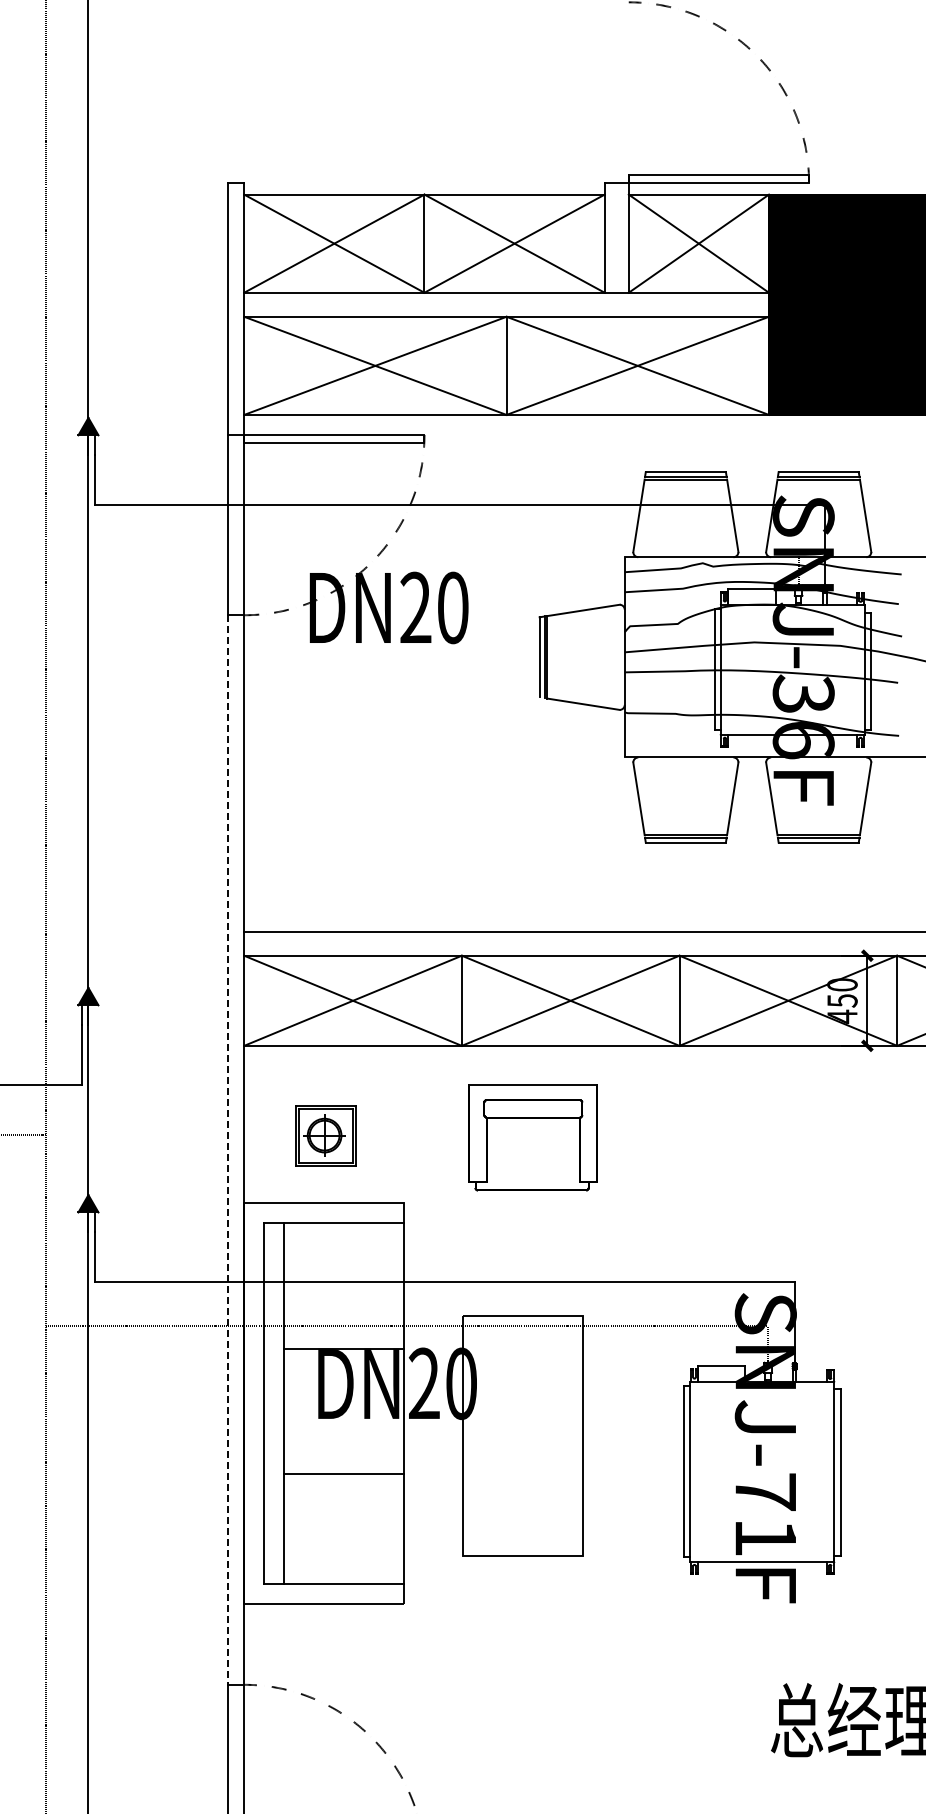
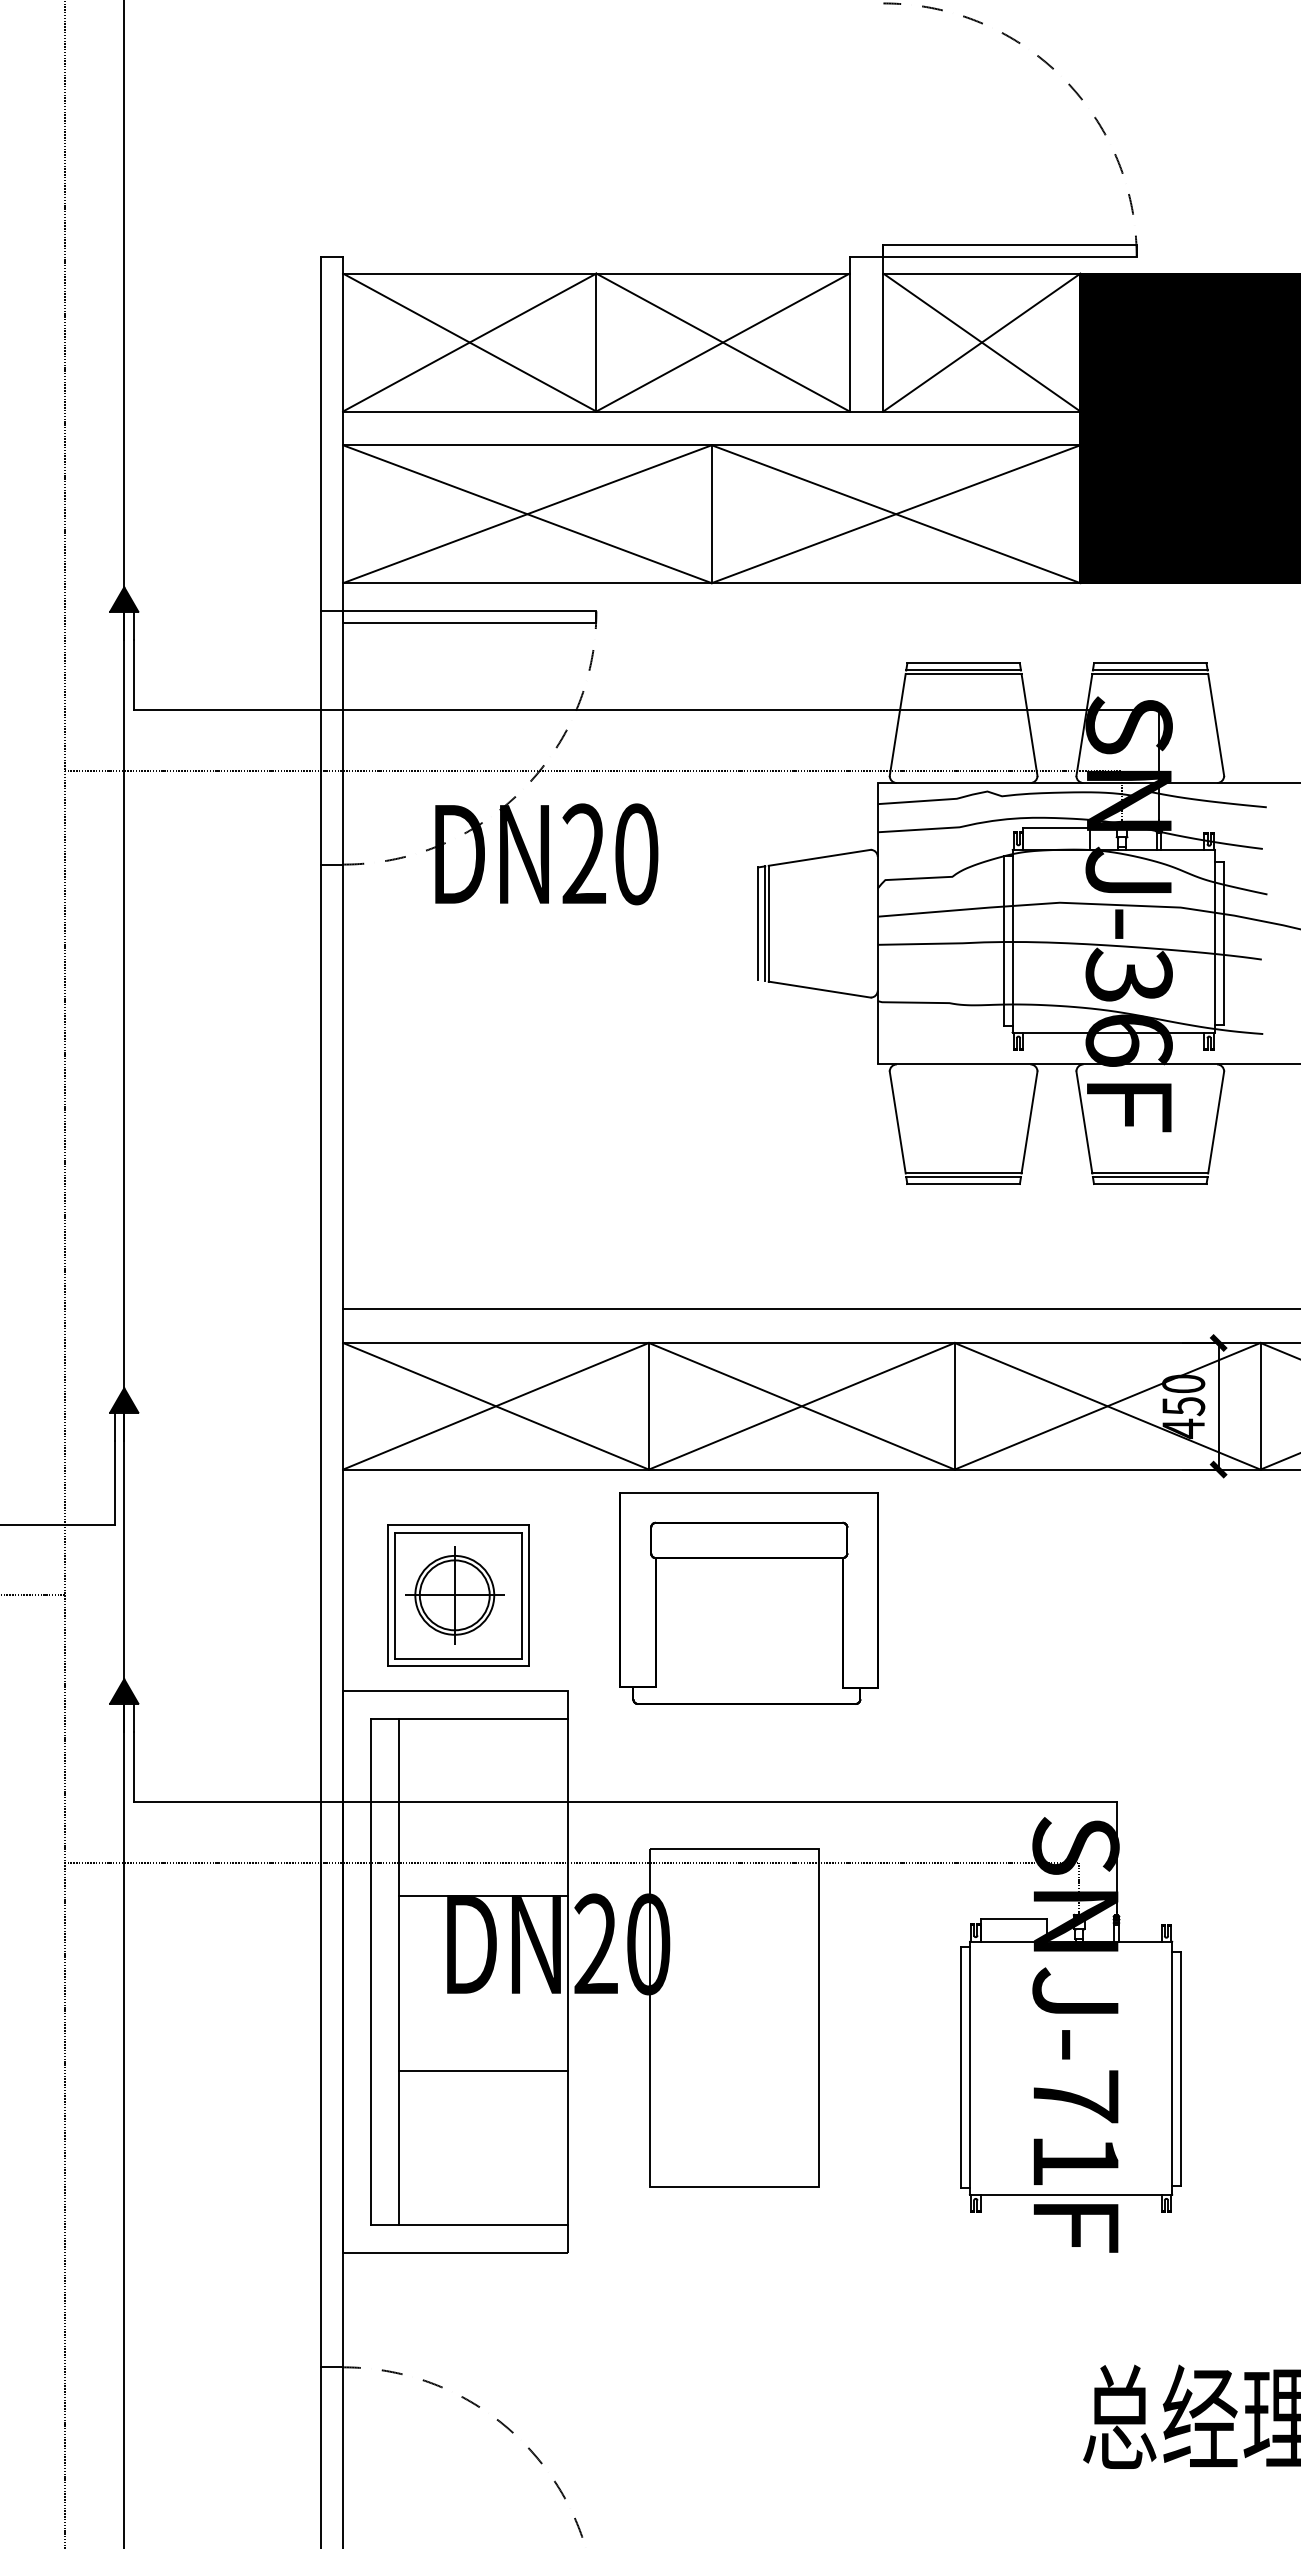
line: (422, 548) -> (593, 770), added
part: (325, 1135) -> (457, 1595), size x1.67
part: (533, 1137) -> (749, 1598), size x1.43
line: (228, 1150) -> (321, 1616), dashed -> solid

